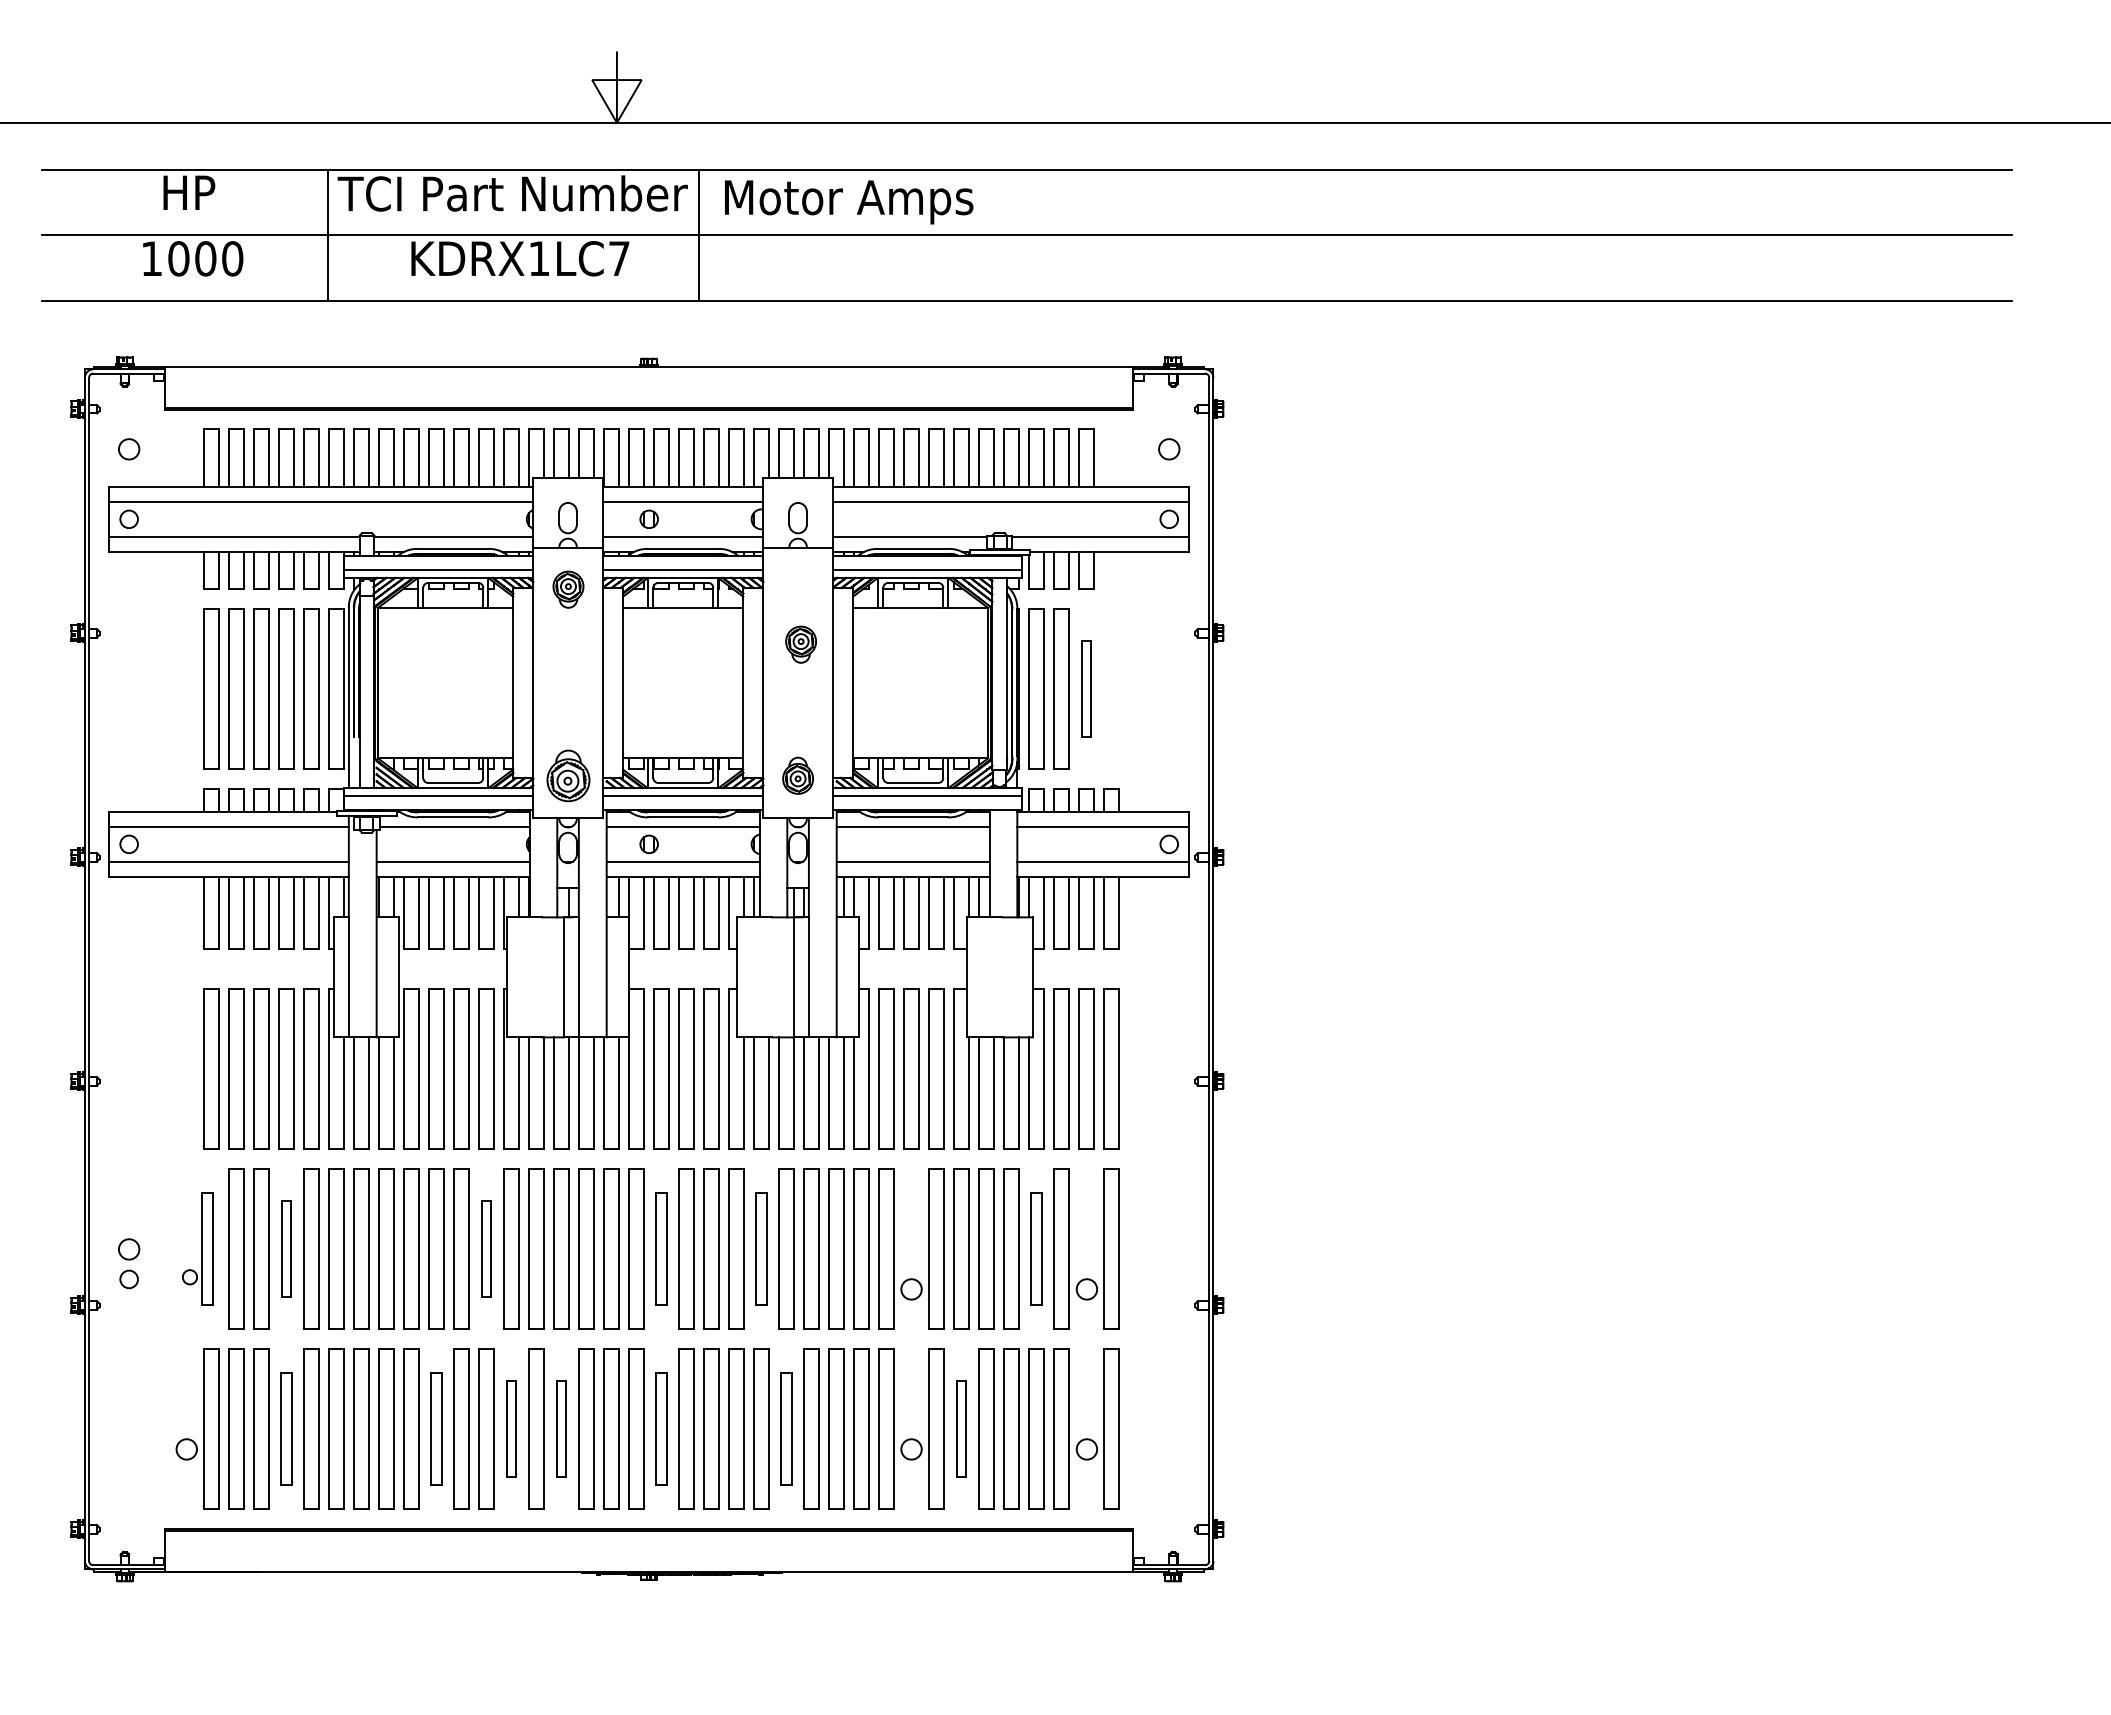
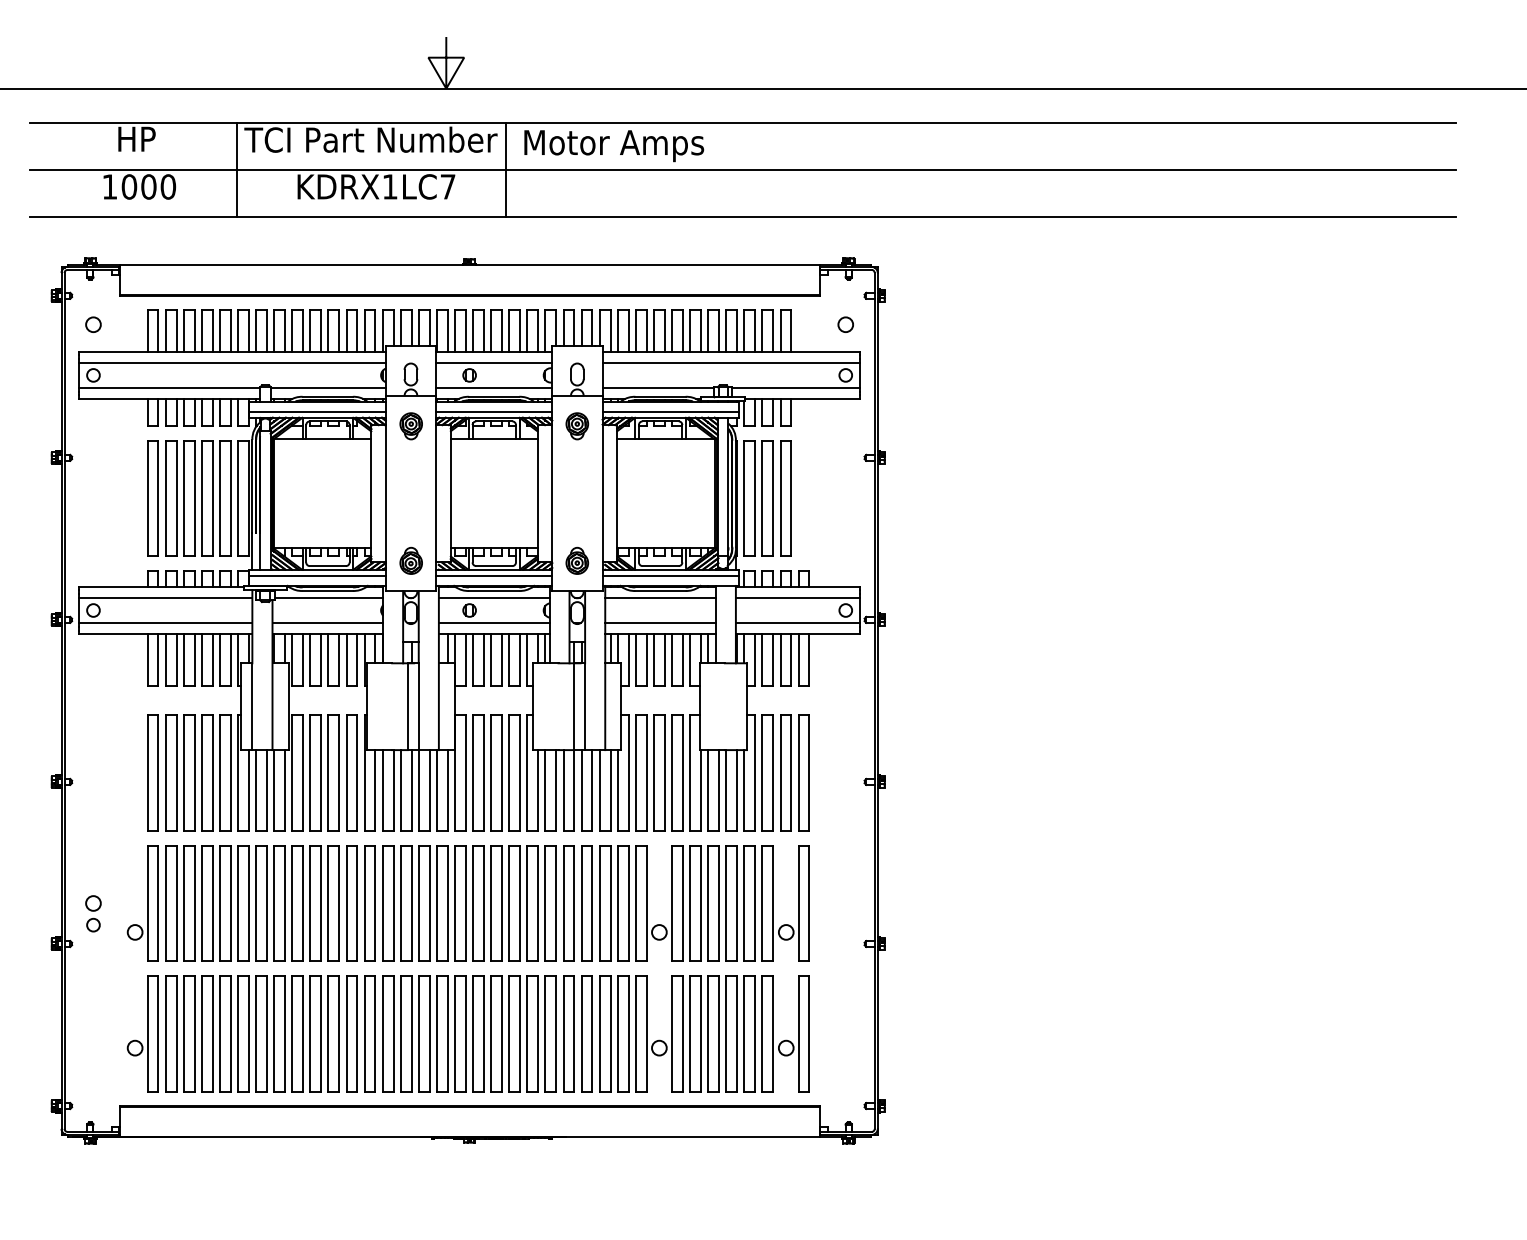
part: (800, 644) -> (576, 426), moved
part: (1086, 688) -> (785, 497), size x1.67
part: (568, 775) -> (411, 560), size x0.71
part: (197, 1248) -> (142, 902), size x1.43
part: (286, 1248) -> (207, 902), size x1.67
part: (486, 1248) -> (351, 902), size x1.67
part: (661, 1248) -> (478, 902), size x1.43
part: (761, 1248) -> (550, 902), size x1.43
part: (1036, 1248) -> (749, 902), size x1.43
part: (286, 1428) -> (207, 1033), size x1.43
part: (436, 1428) -> (315, 1033), size x1.43
part: (511, 1428) -> (370, 1033), size x1.67
part: (561, 1428) -> (406, 1033), size x1.67
part: (661, 1428) -> (478, 1033), size x1.43
part: (786, 1428) -> (568, 1033), size x1.43
part: (961, 1428) -> (695, 1033), size x1.67

